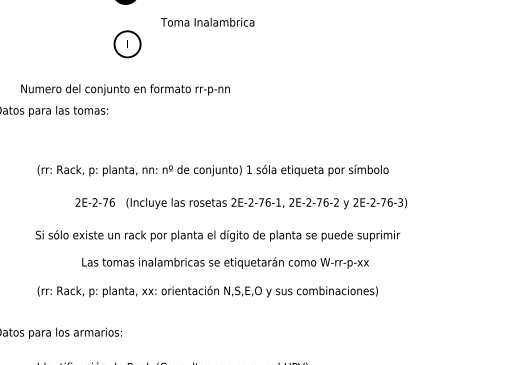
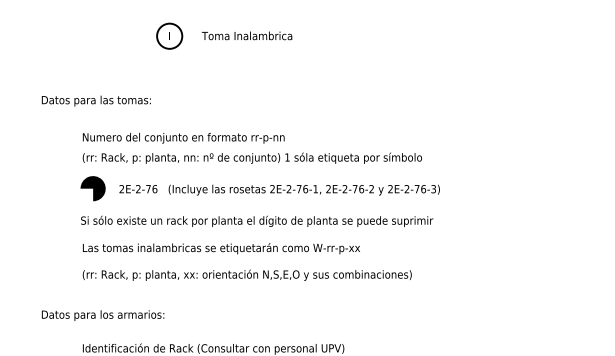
text: (208, 21) -> (247, 35), moved
text: (125, 90) -> (183, 138), moved
fill: (47, 201) -> (92, 188), added
text: (225, 262) -> (221, 248), moved

